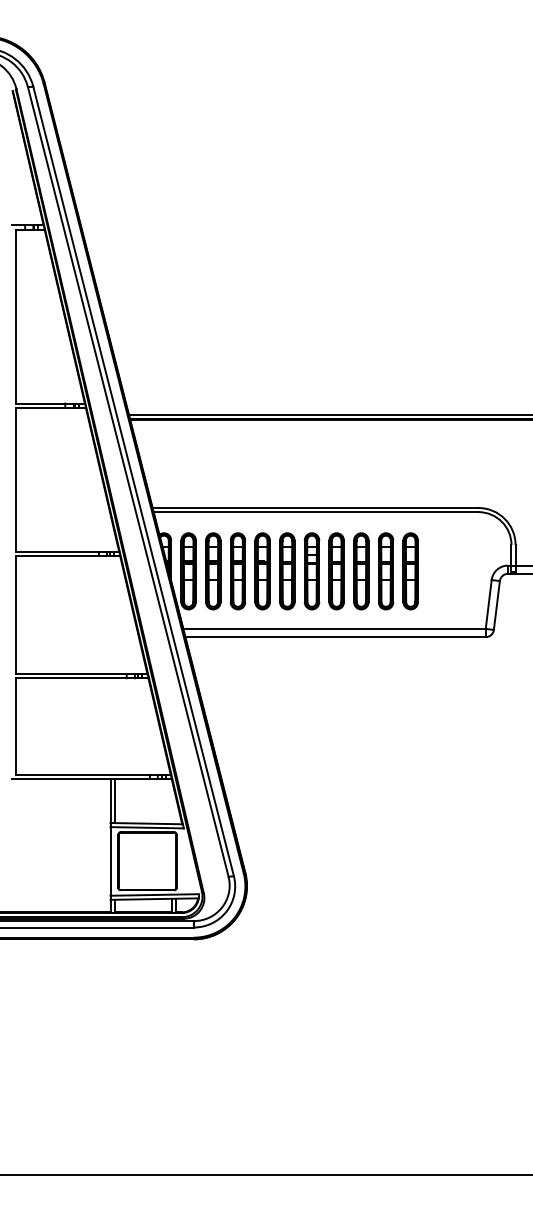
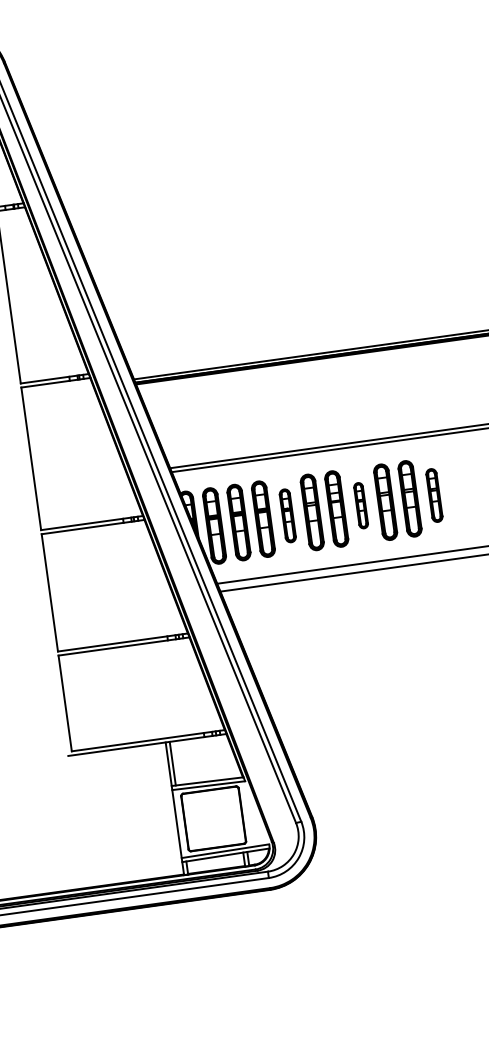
part: (262, 571) -> (287, 515), size x0.7
part: (336, 571) -> (361, 505), size x0.6
part: (410, 571) -> (434, 495), size x0.7

